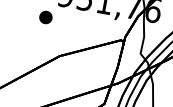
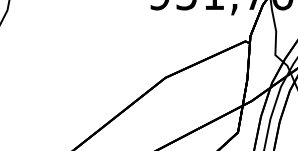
part: (46, 17) -> (137, 28), removed

